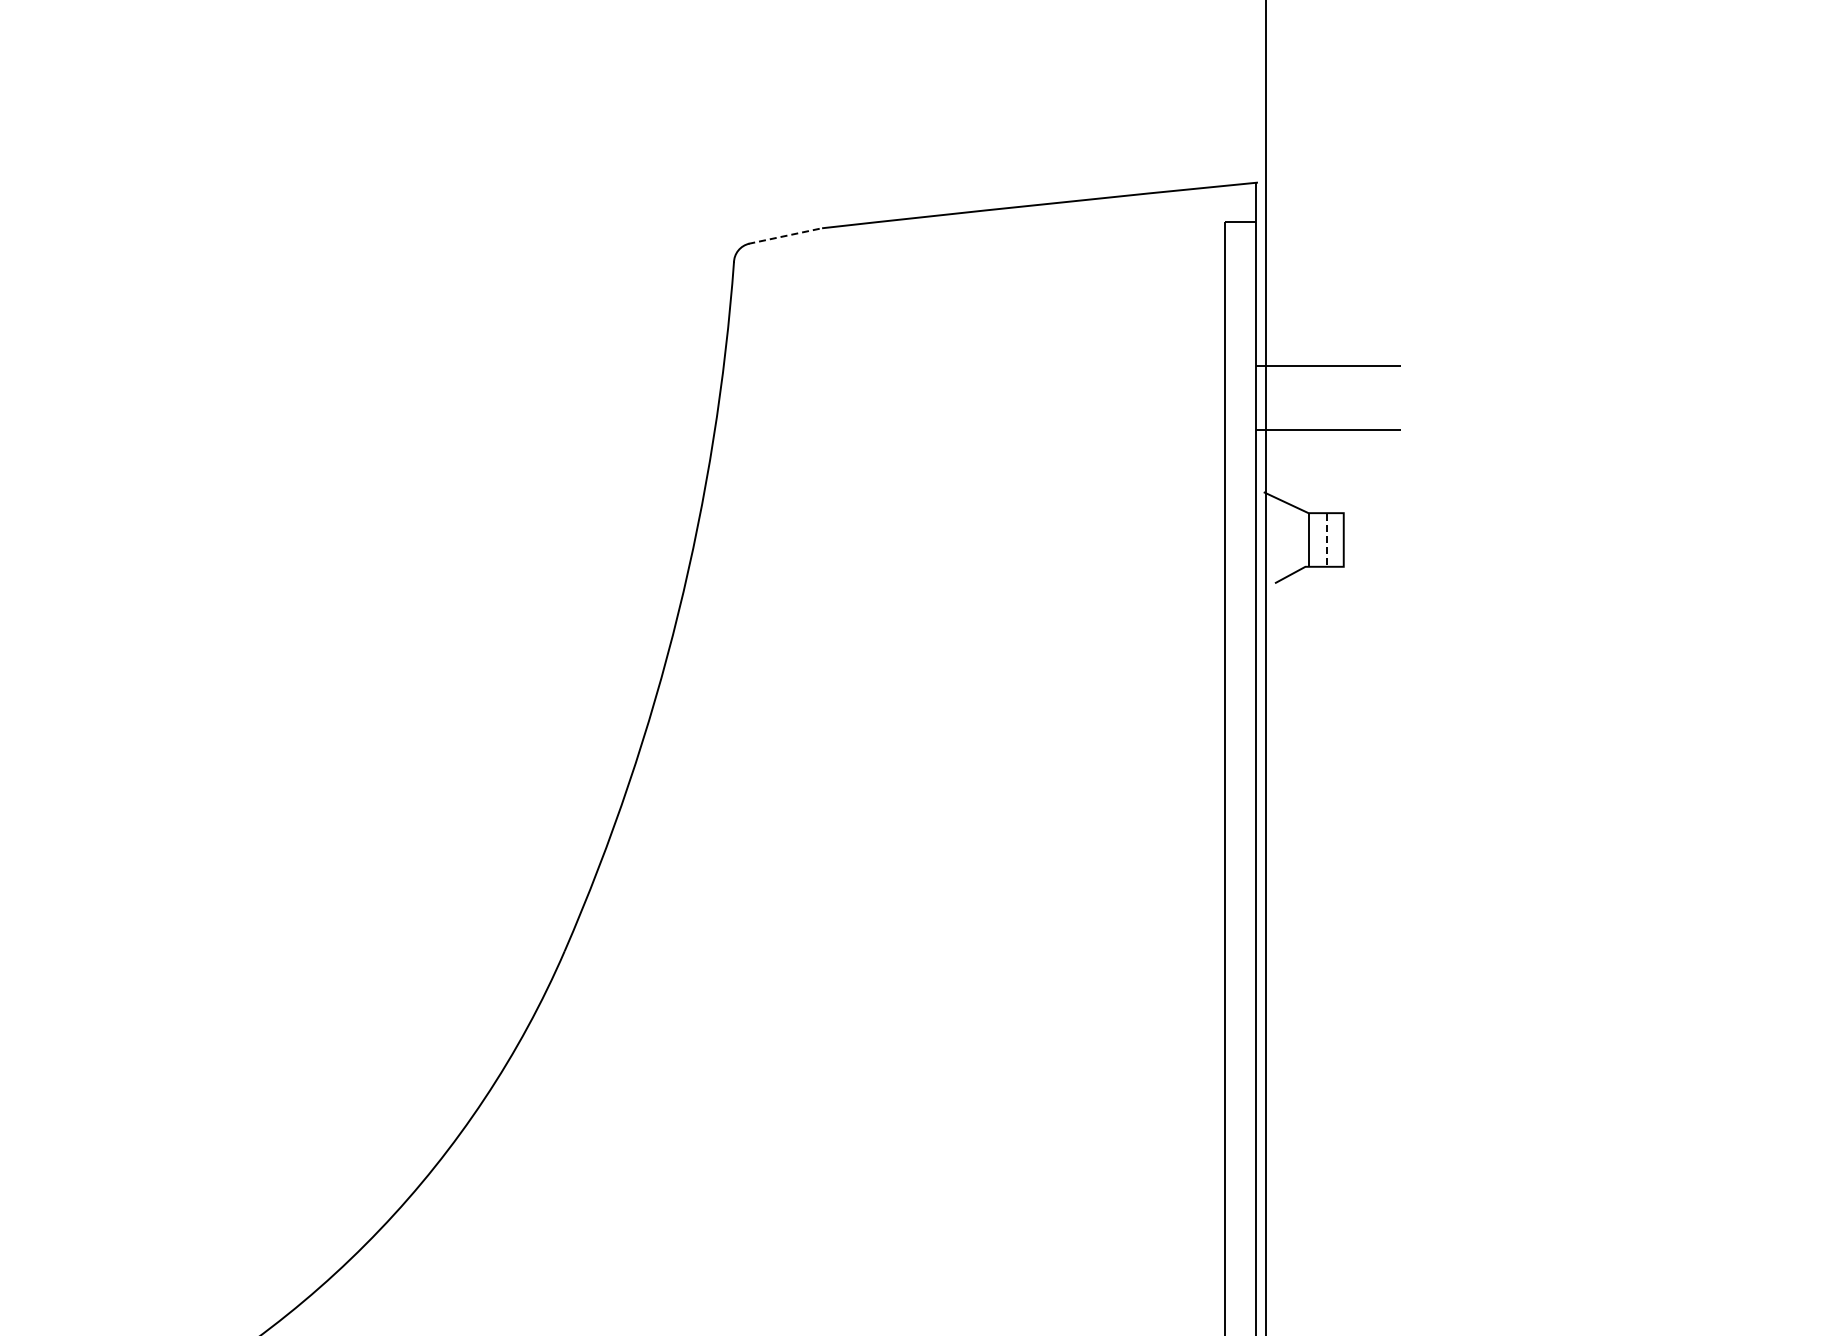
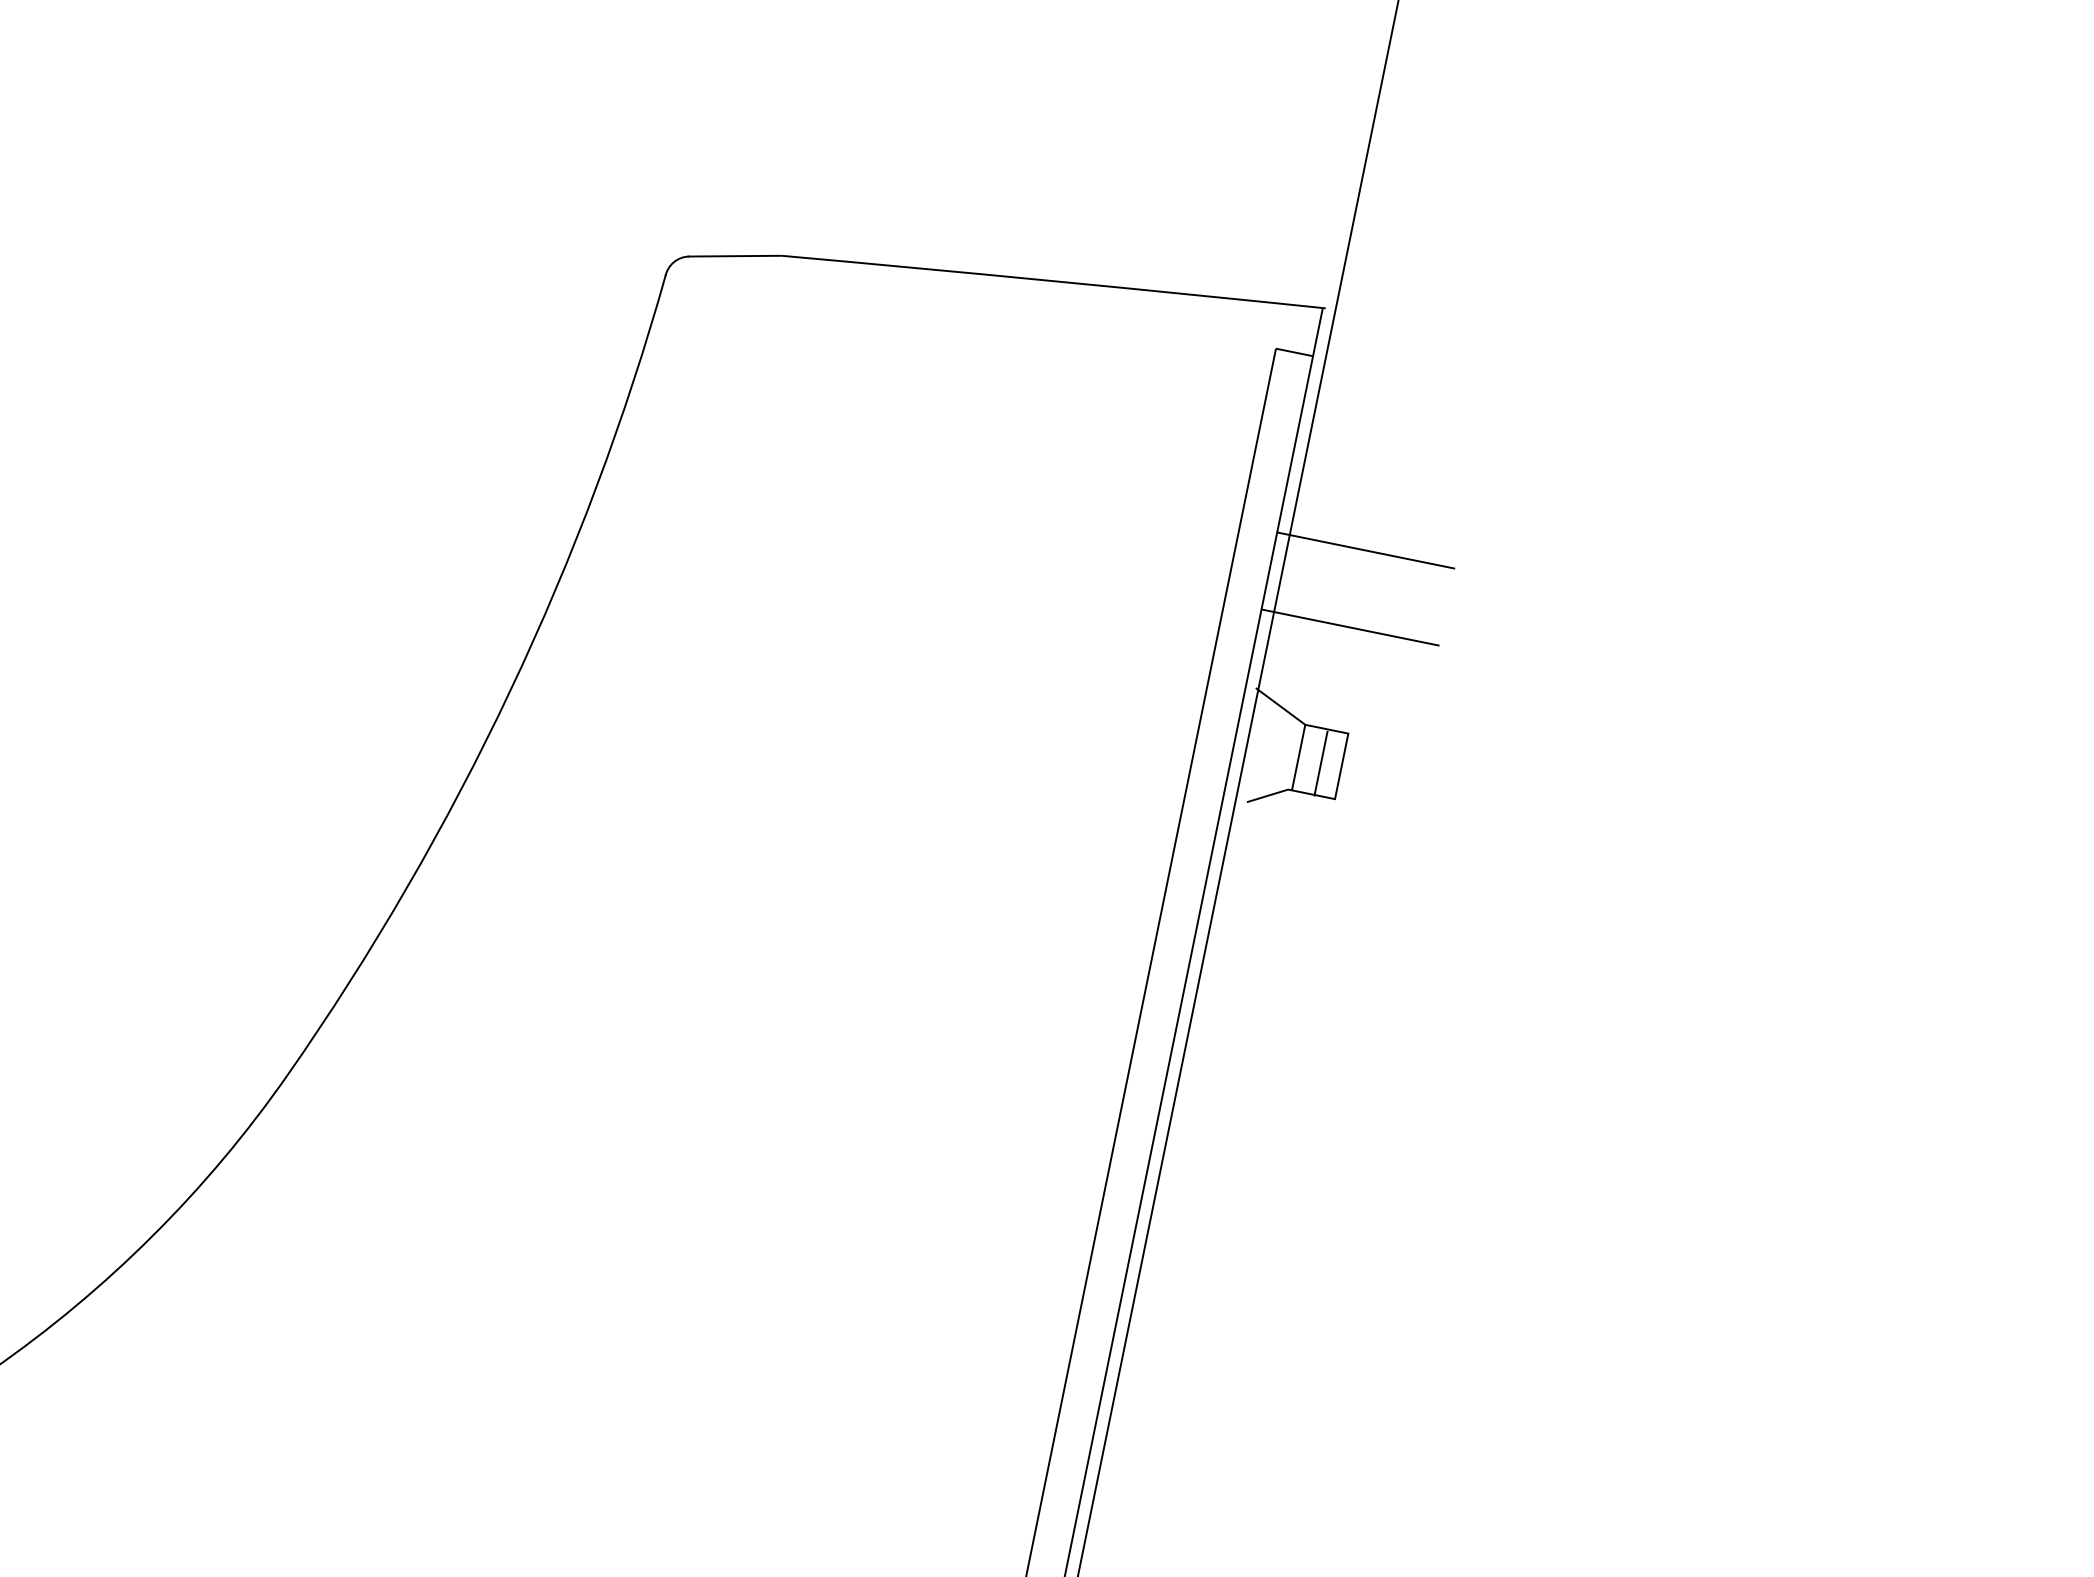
line: (785, 236) -> (735, 256), dashed -> solid
line: (1327, 541) -> (1321, 764), dashed -> solid

